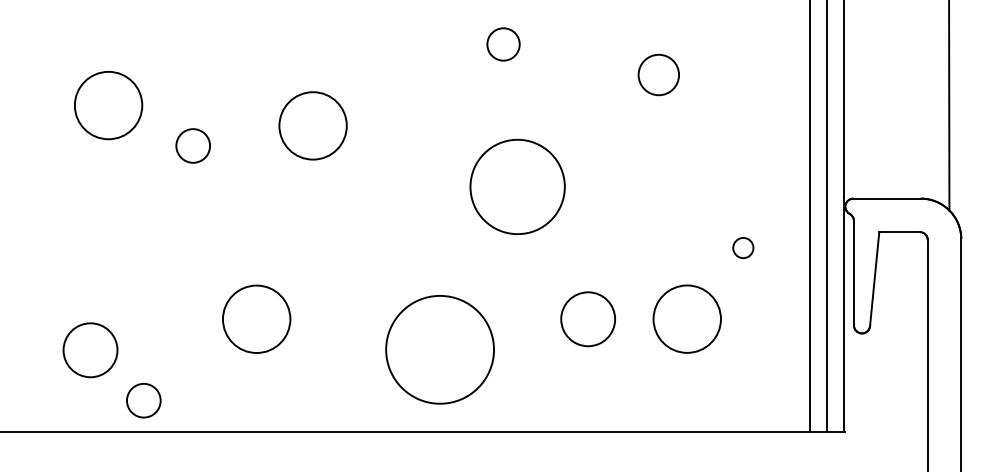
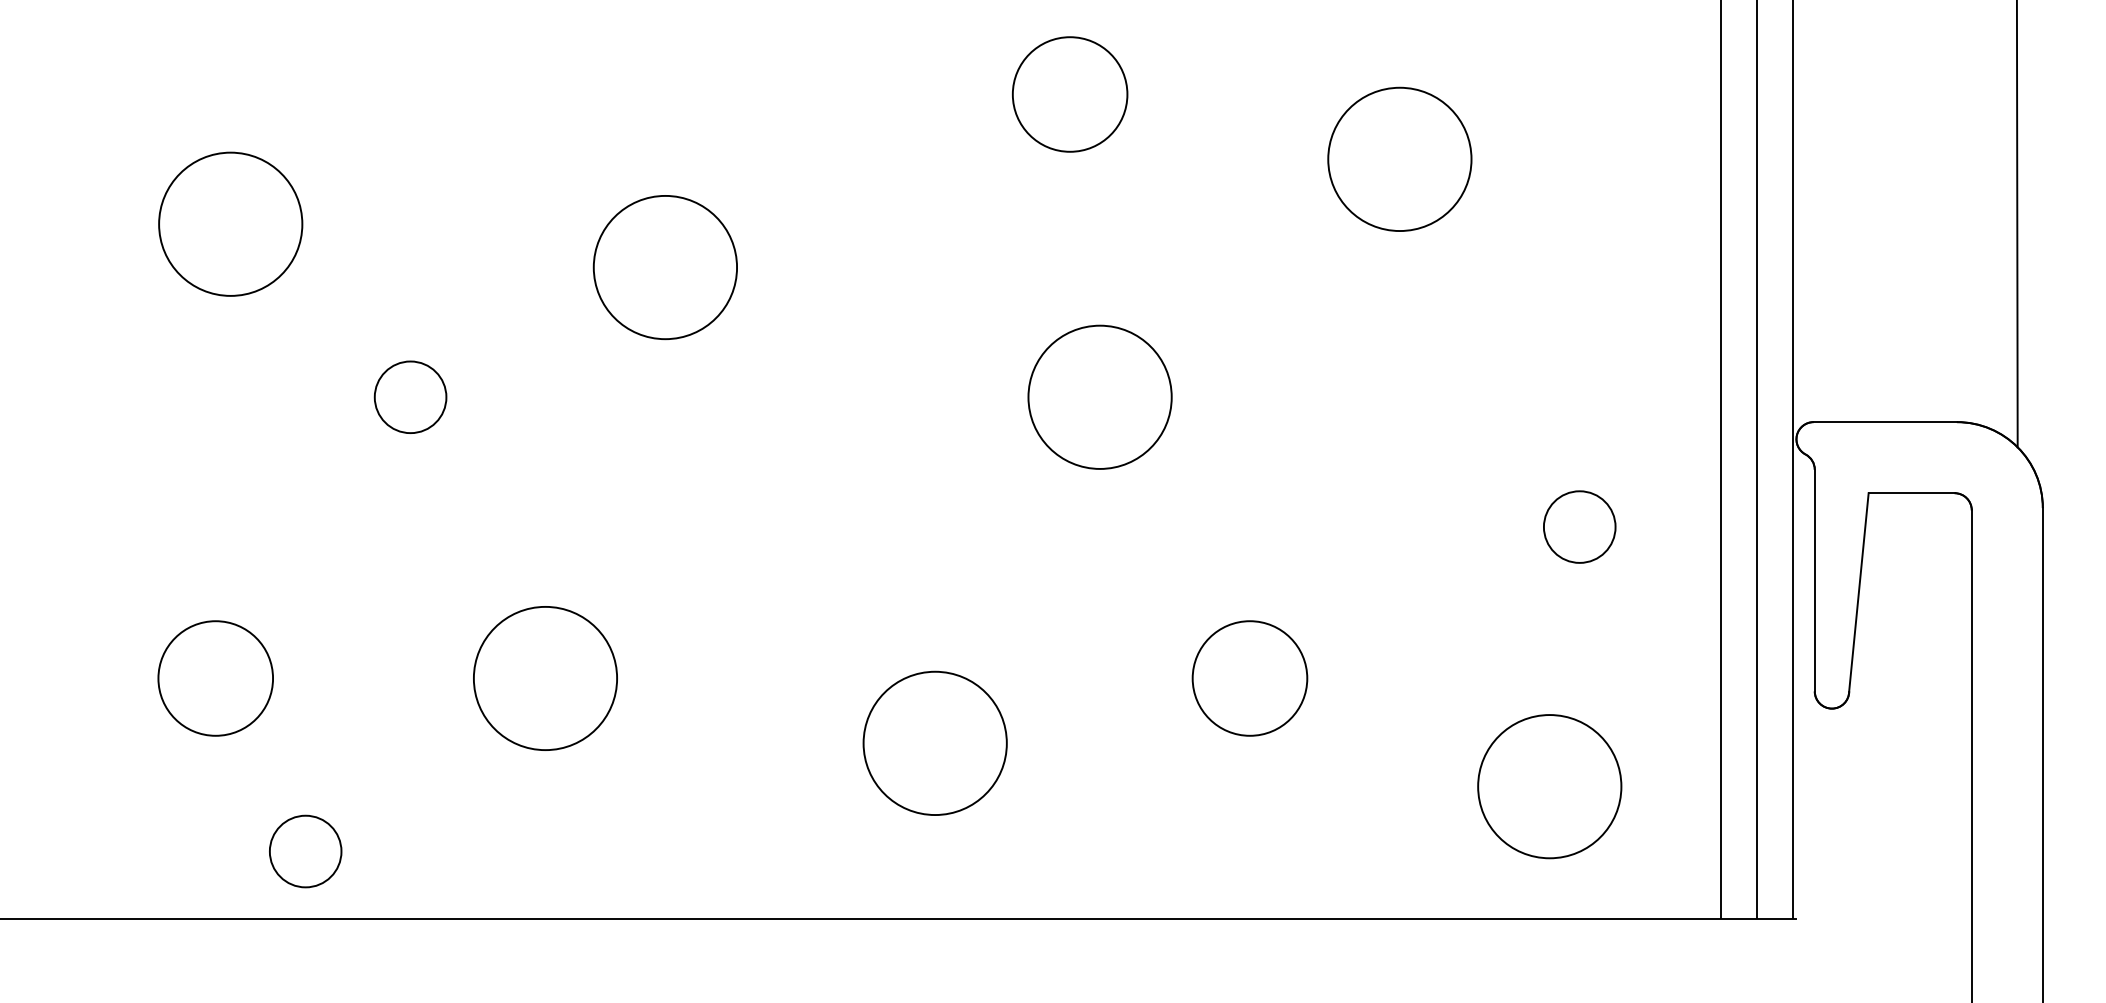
circle: (503, 44) -> (1070, 94), size x1.67
circle: (658, 74) -> (1399, 158), size x1.67
circle: (192, 145) -> (409, 396), moved
circle: (517, 186) -> (1099, 396), size x0.71
circle: (743, 247) -> (1580, 525), size x1.67
circle: (686, 318) -> (1548, 785), moved
circle: (439, 349) -> (933, 742), size x0.62
circle: (90, 350) -> (215, 678), moved

